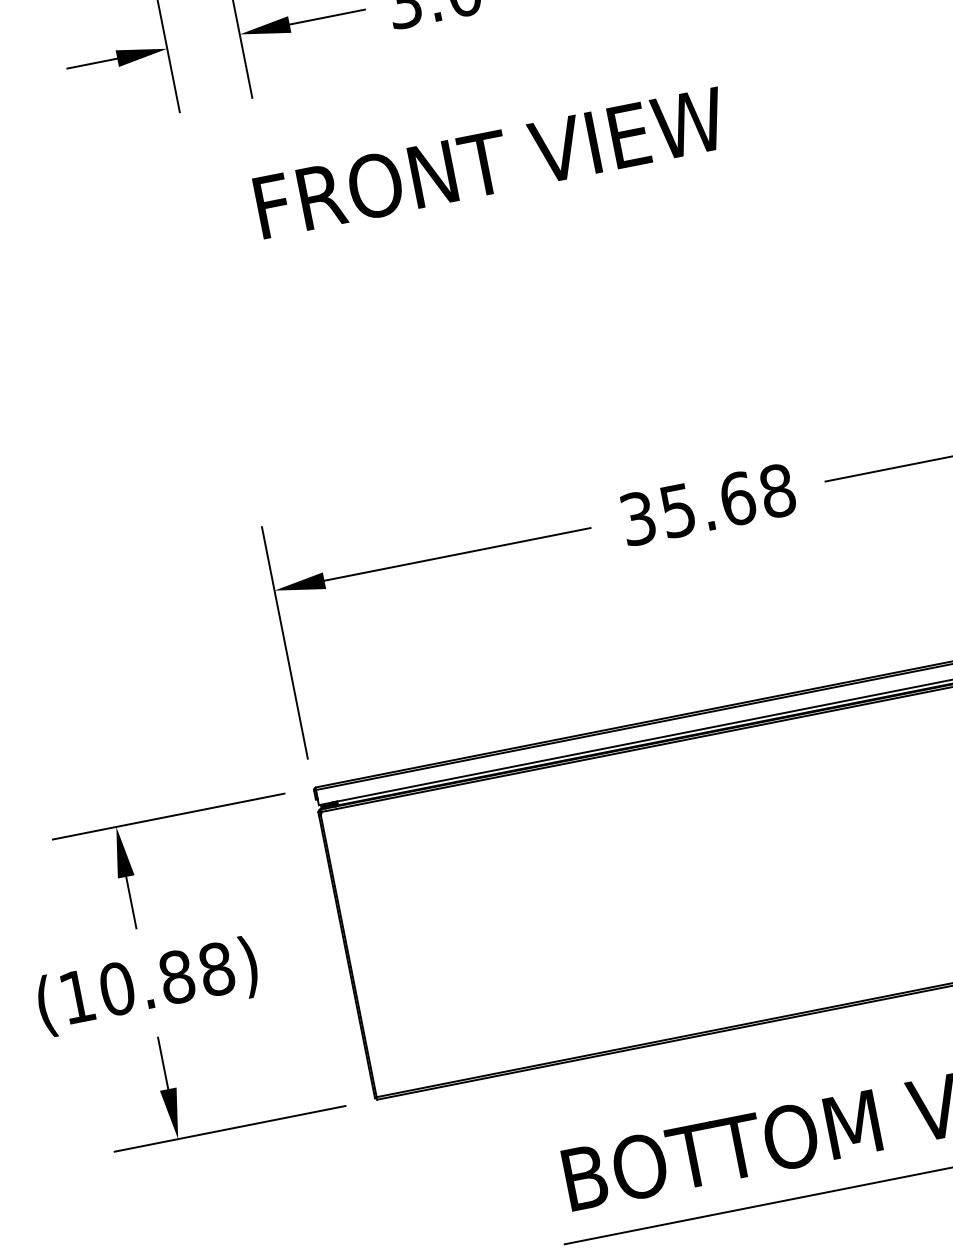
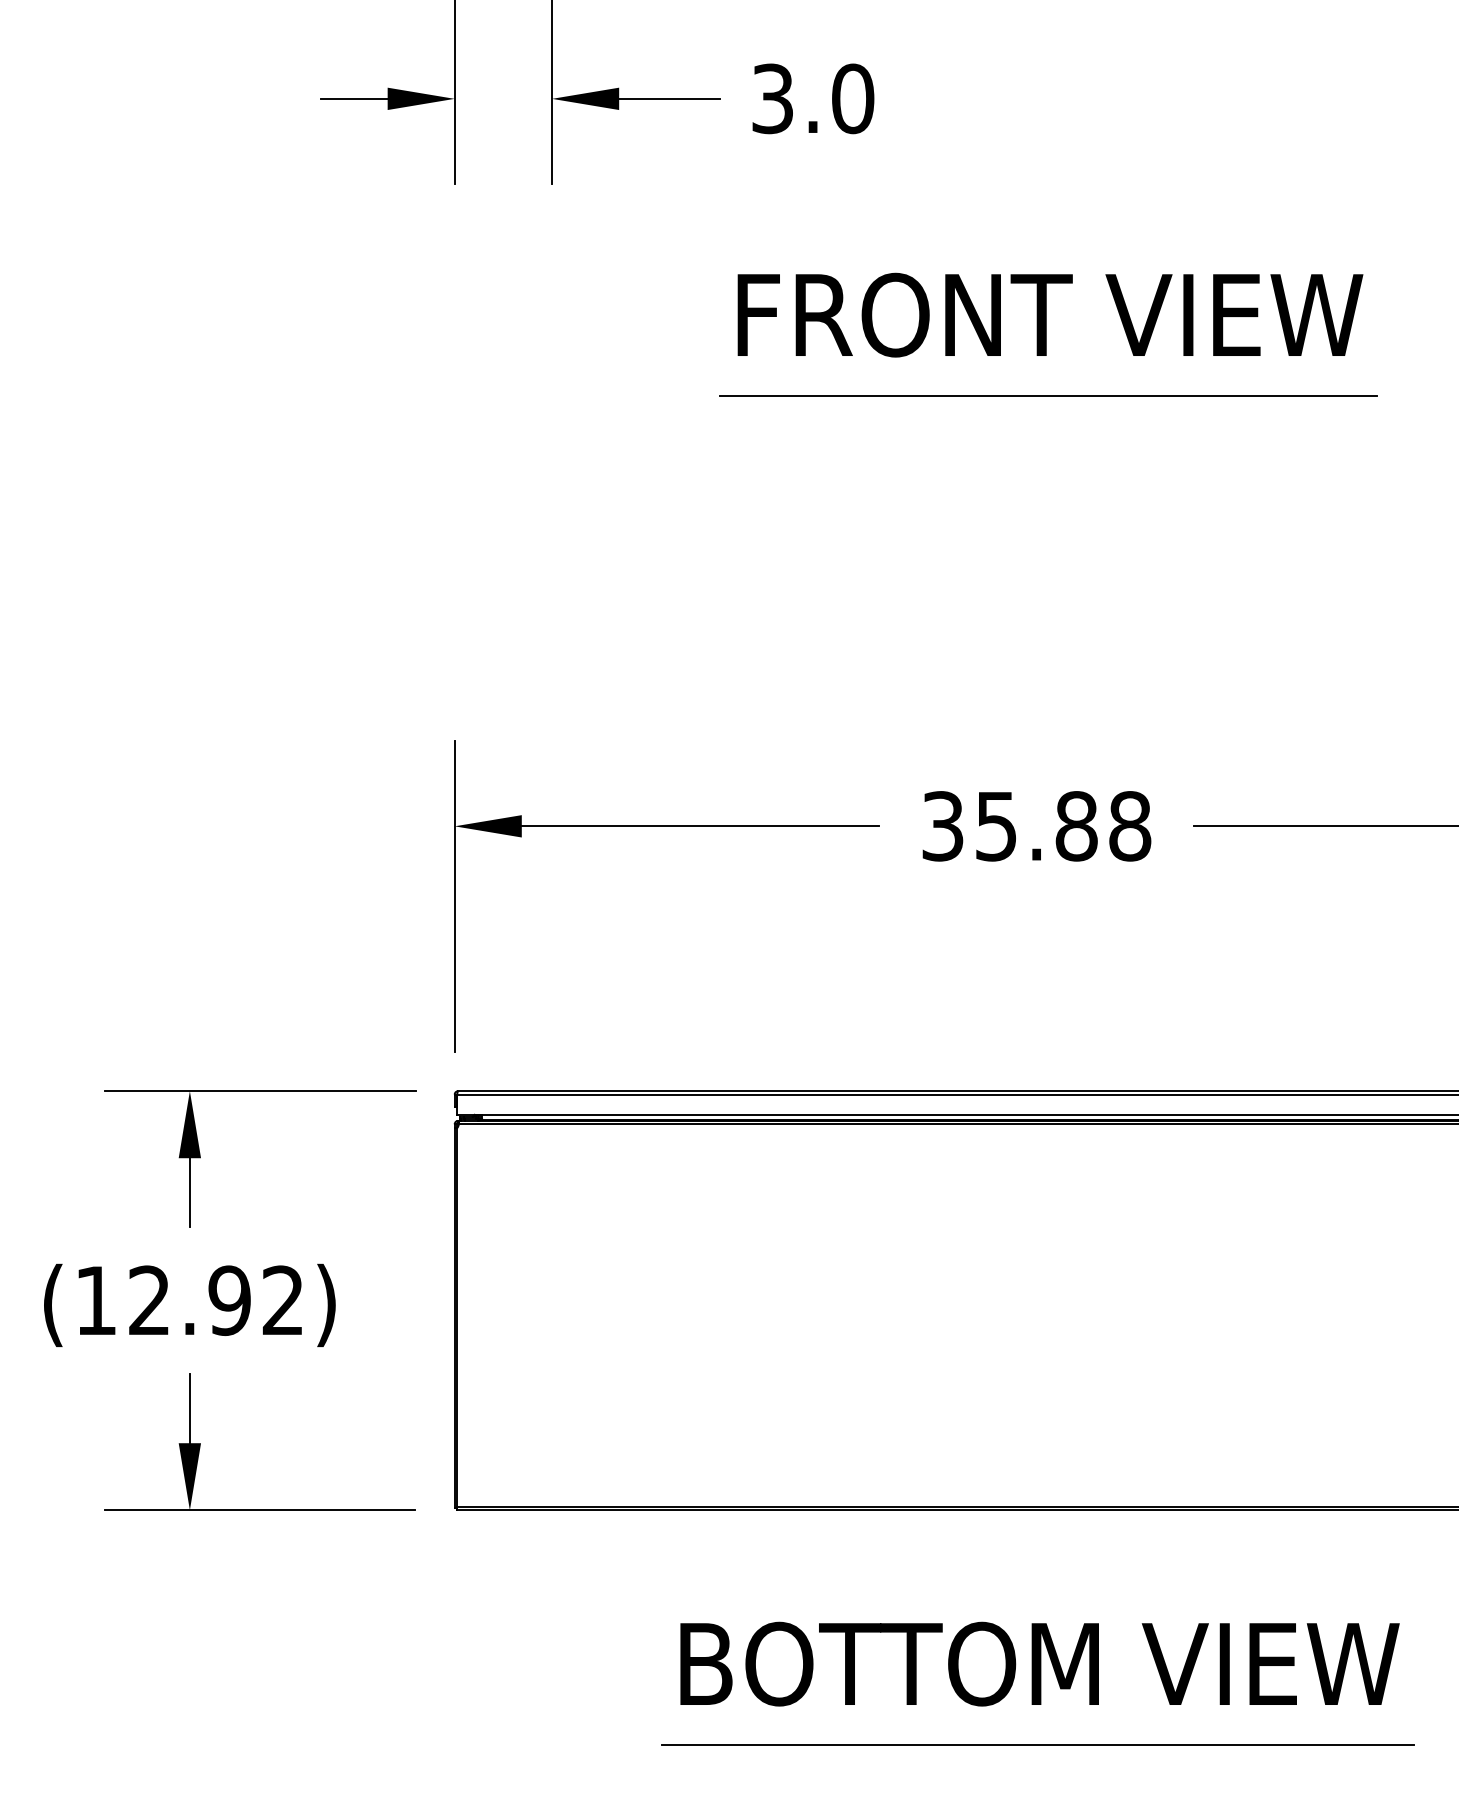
text: (490, 162) -> (1050, 314), moved
line: (653, 182) -> (1048, 396), added
text: (737, 499) -> (1076, 826), 35.68 -> 35.88
text: (167, 978) -> (216, 1300), (10.88) -> (12.92)

